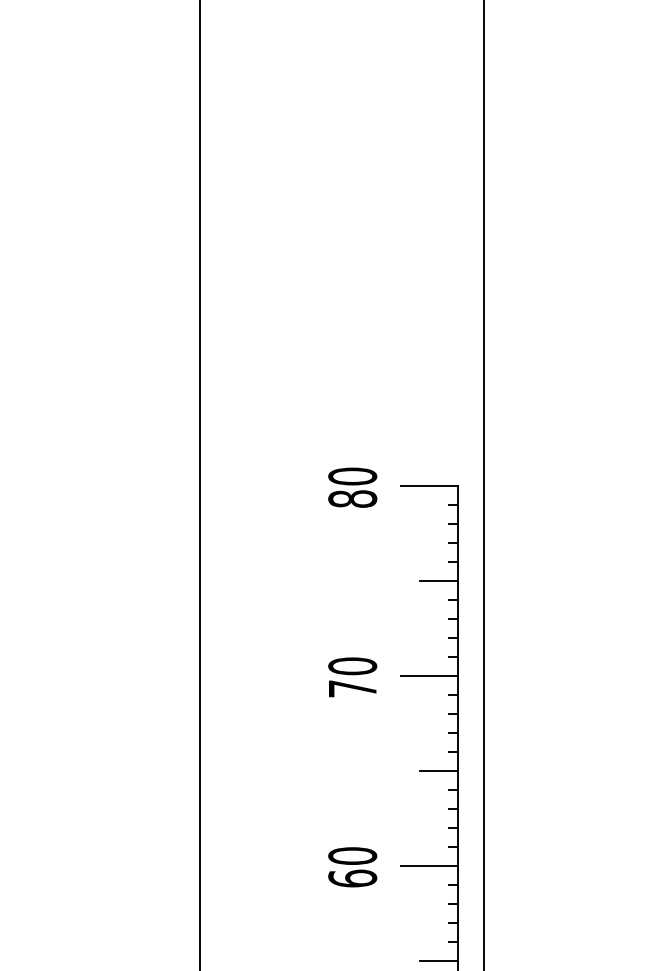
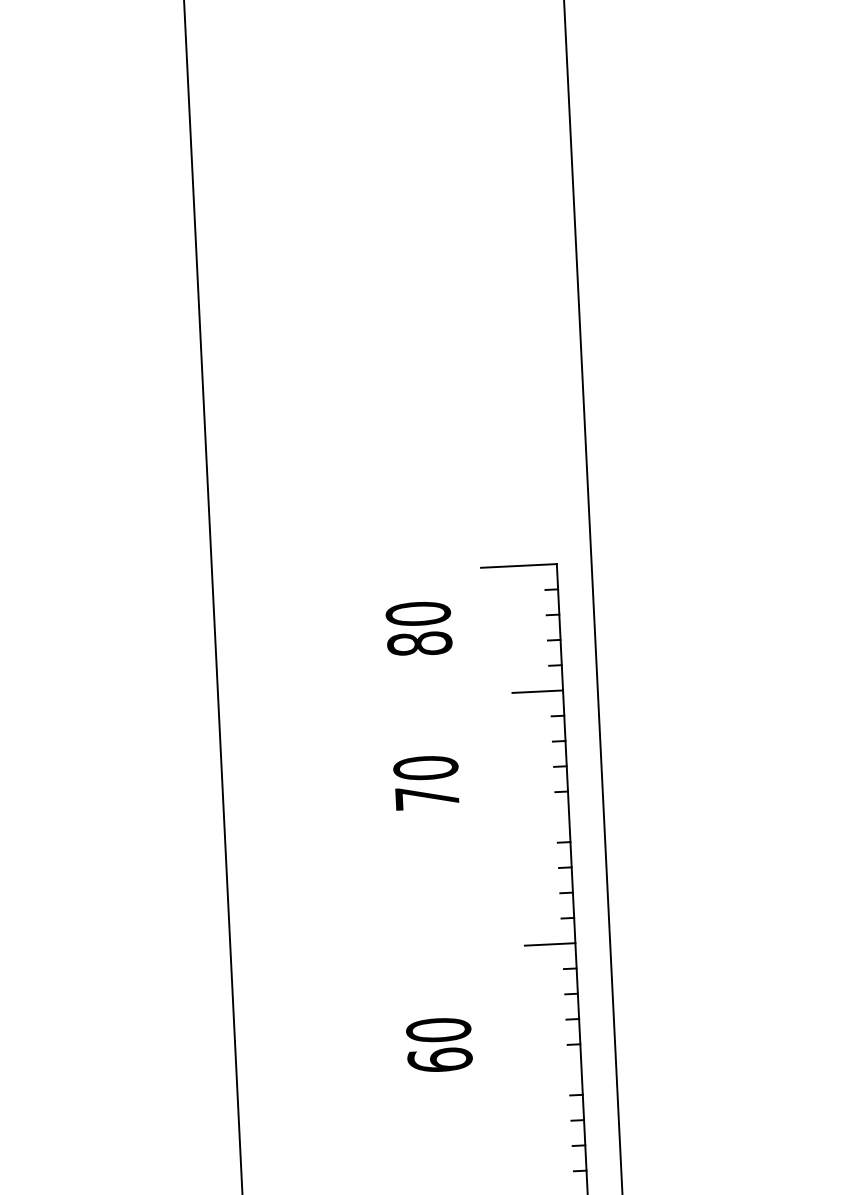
text: (352, 487) -> (418, 628), moved
line: (429, 676) -> (530, 819), removed
text: (352, 677) -> (426, 783), moved
line: (429, 865) -> (543, 1070), removed
text: (352, 867) -> (439, 1045), moved

